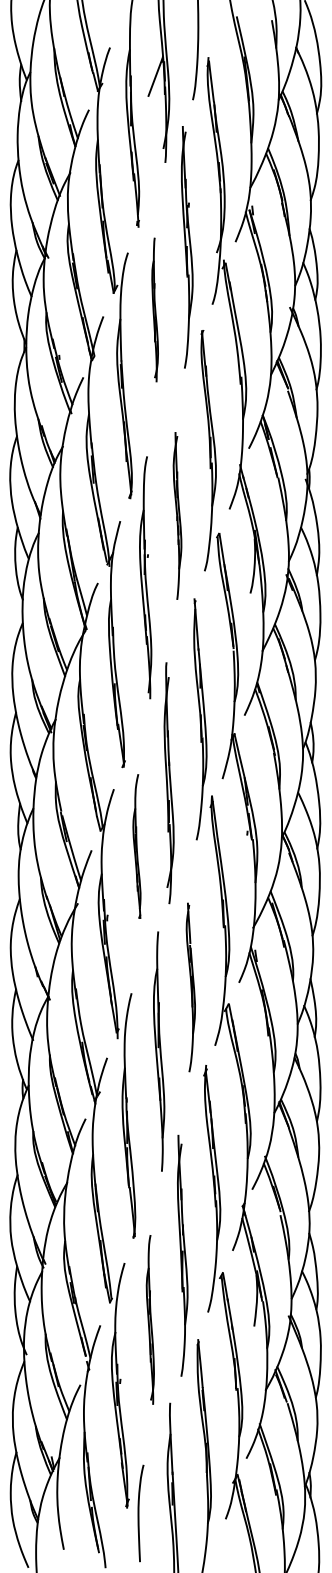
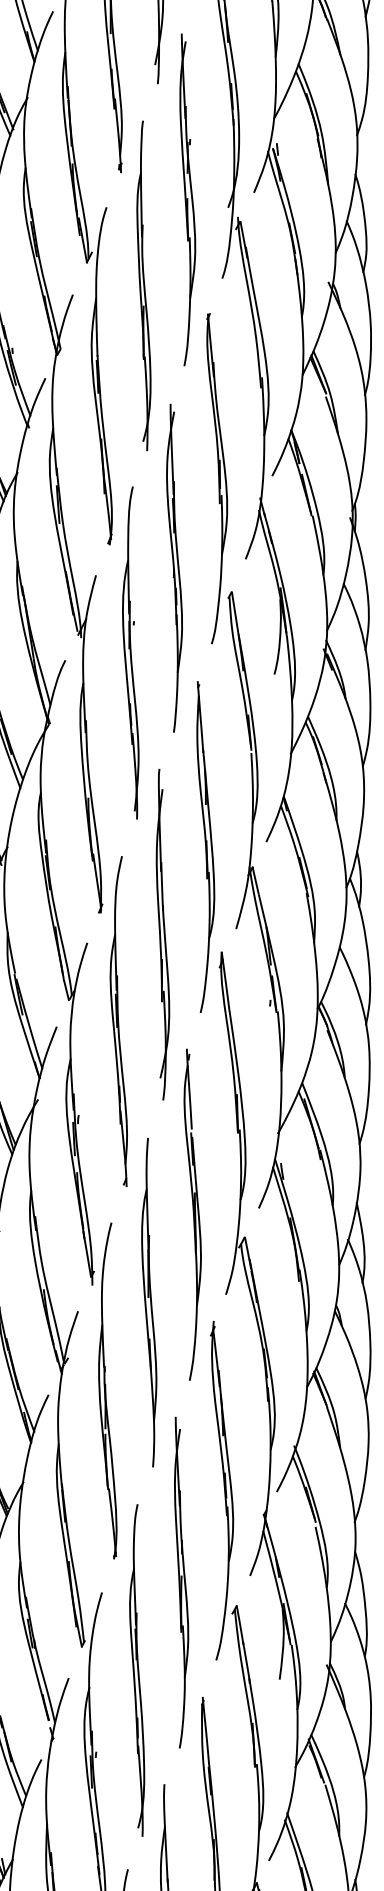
part: (154, 309) -> (142, 285), size x1.67
part: (177, 515) -> (174, 567), size x1.43
part: (136, 846) -> (118, 1021), size x1.67
part: (190, 987) -> (192, 1214), size x1.43
part: (150, 1319) -> (137, 1669), size x1.43

